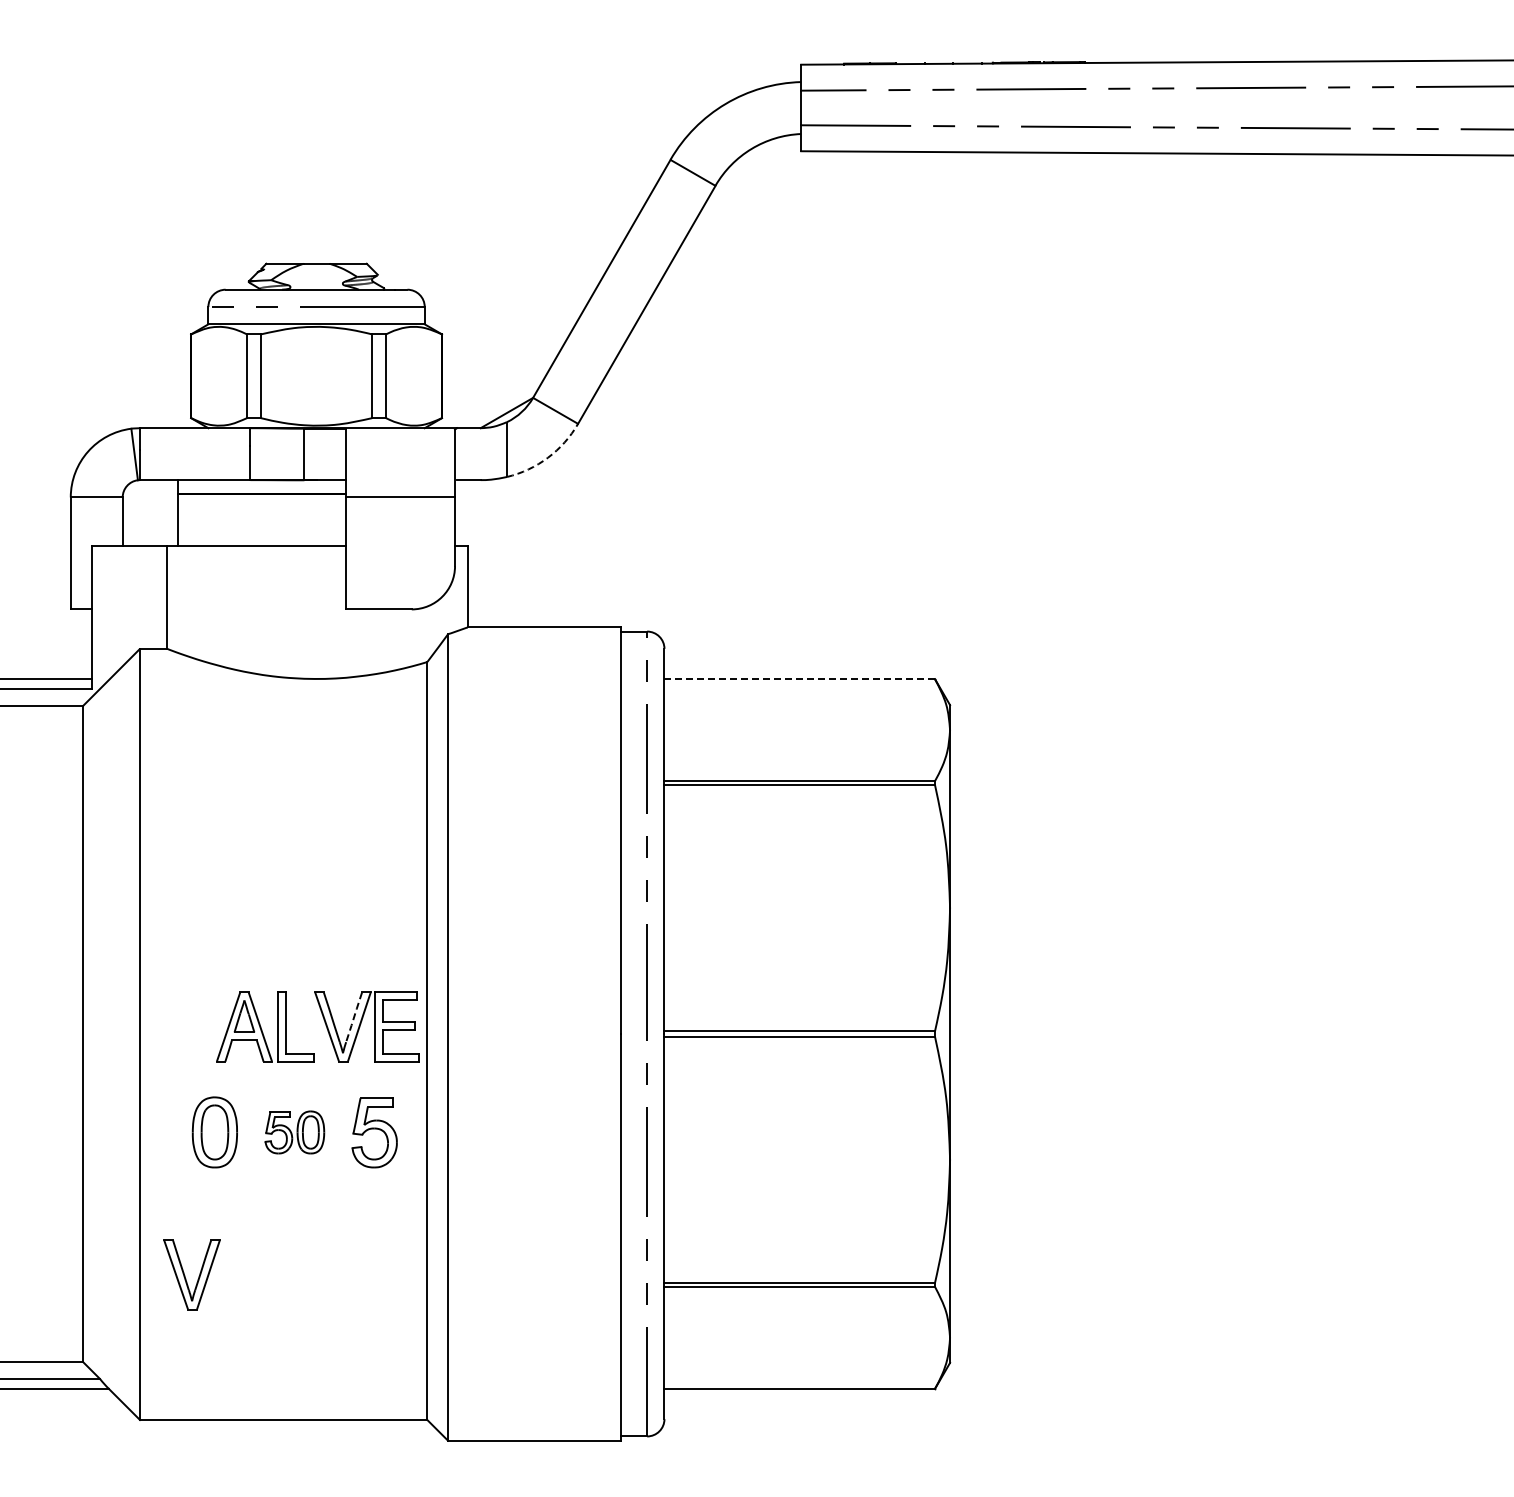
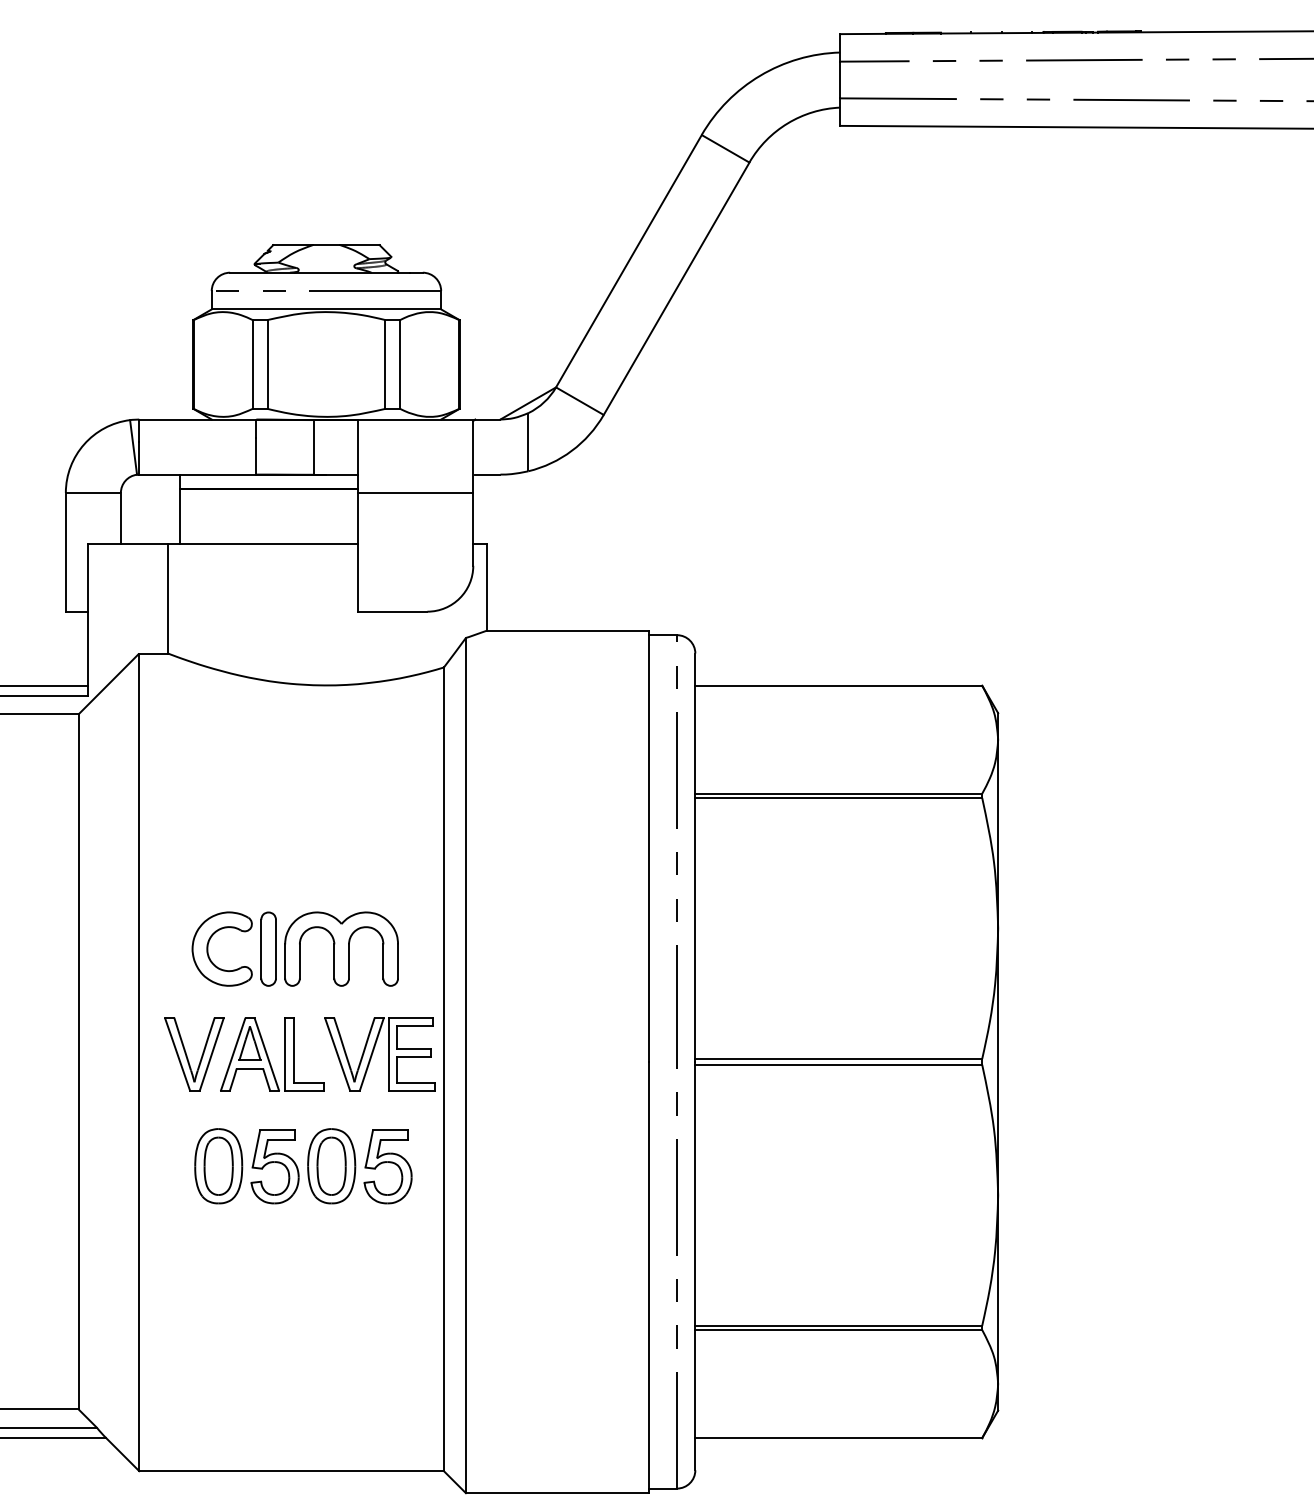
arc: (548, 457) -> (572, 450), dashed -> solid
line: (799, 679) -> (838, 685), dashed -> solid
part: (286, 927) -> (294, 948), added
line: (354, 1017) -> (366, 1044), dashed -> solid
part: (294, 1132) -> (303, 1166), size x1.67
part: (185, 1275) -> (187, 1054), moved

